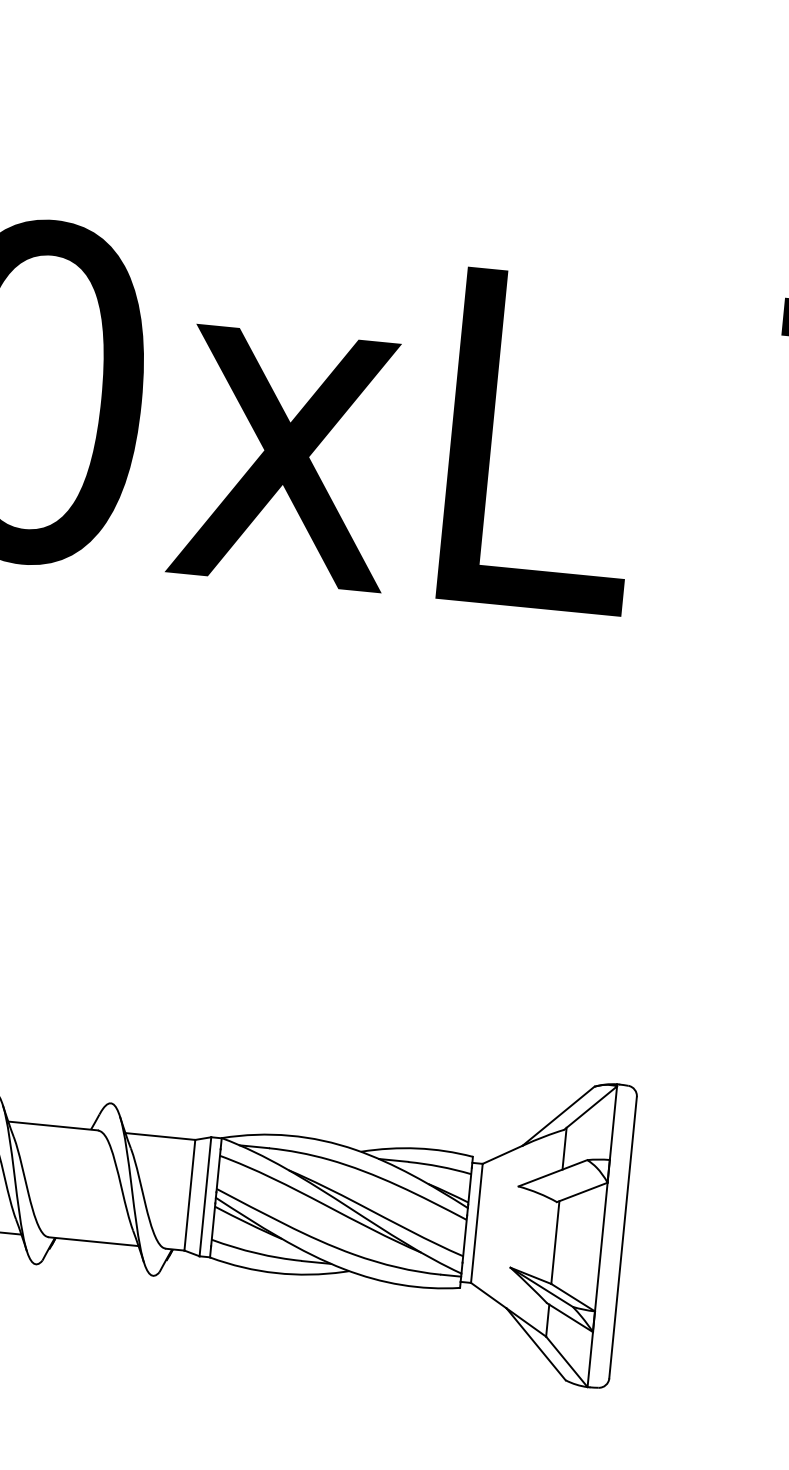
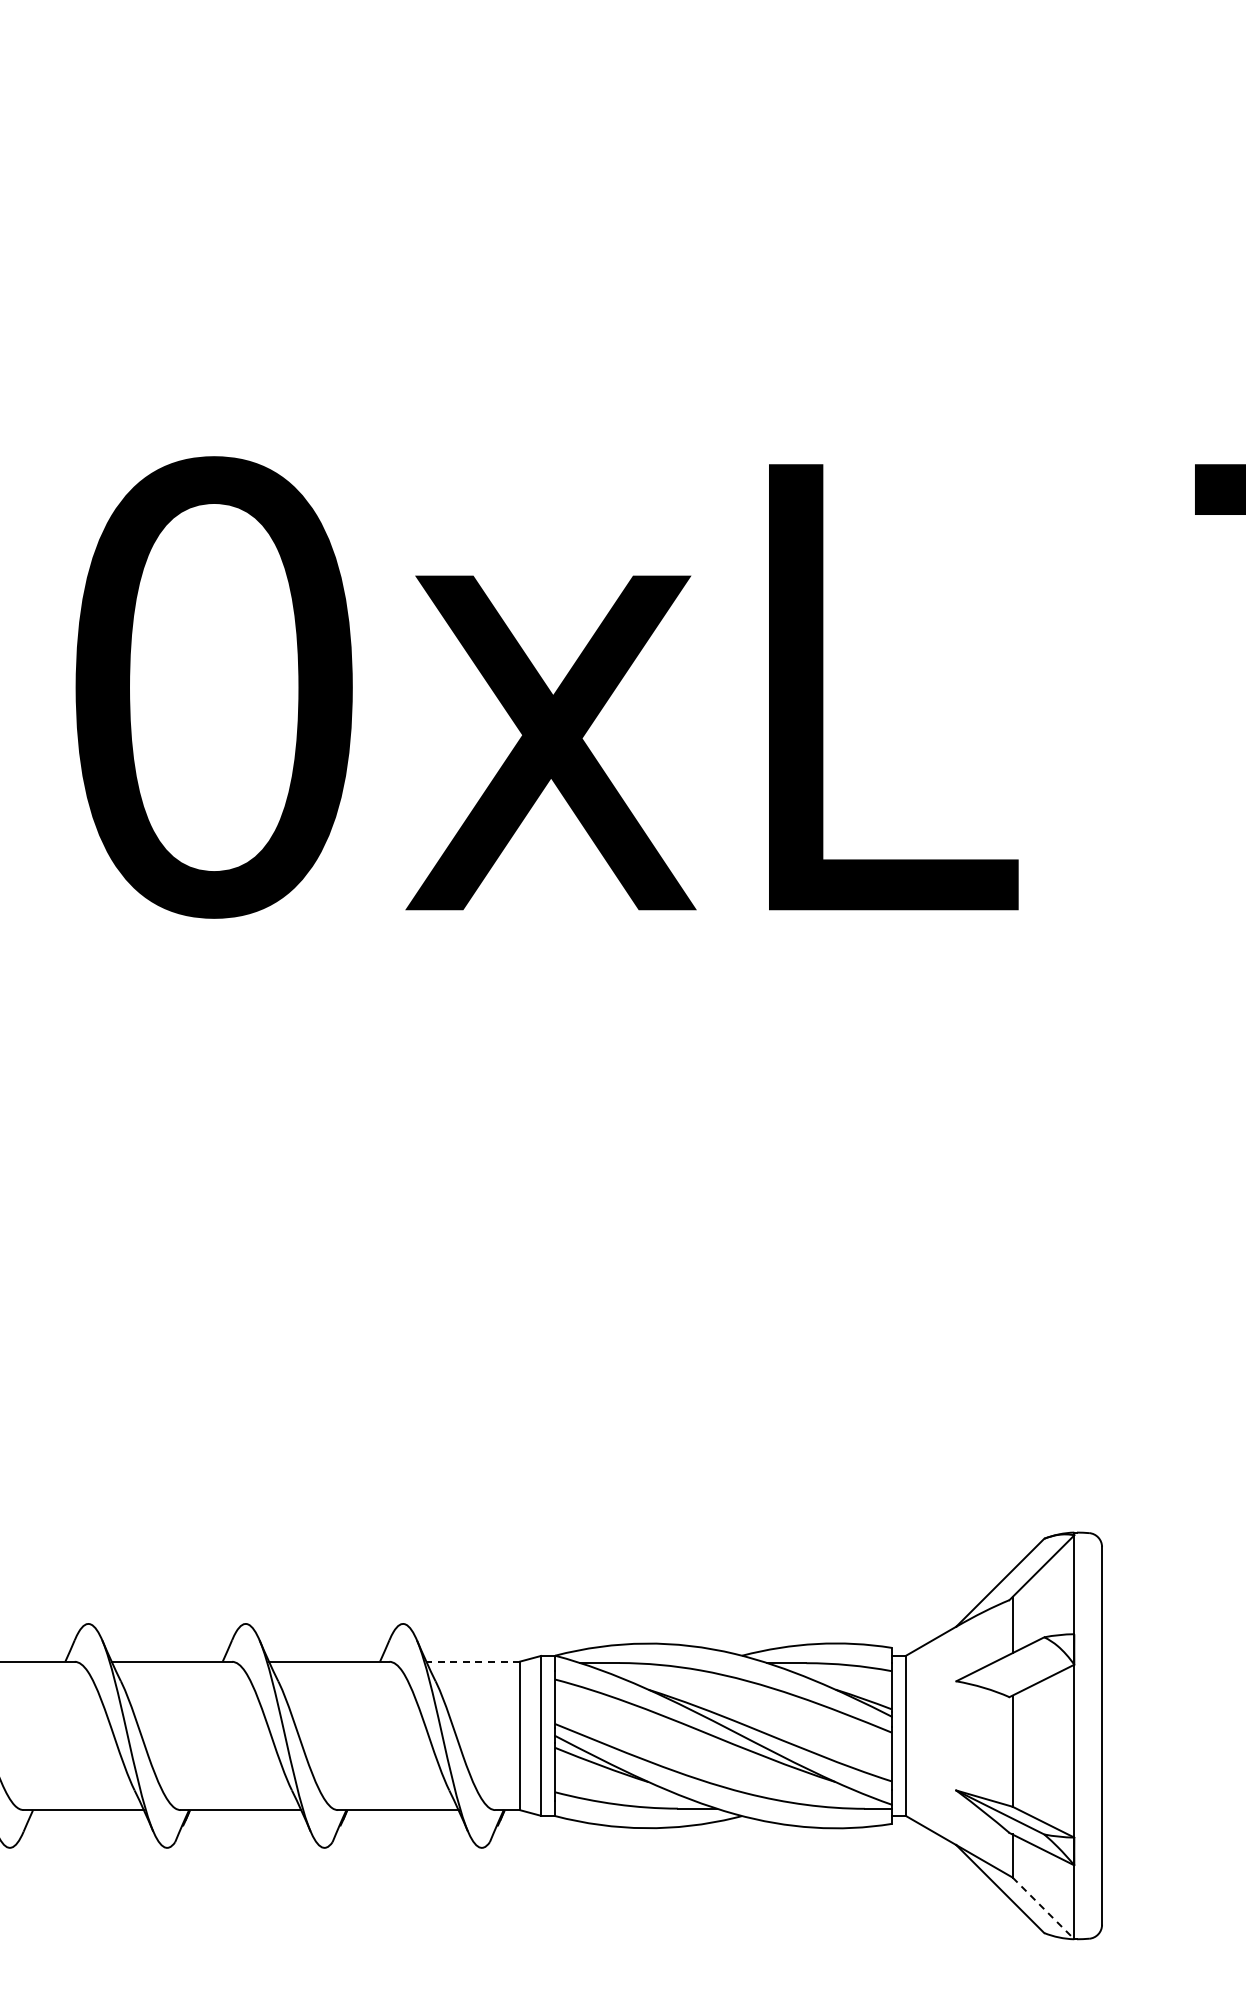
line: (160, 1136) -> (473, 1661), solid -> dashed
line: (566, 1361) -> (1043, 1908), solid -> dashed

